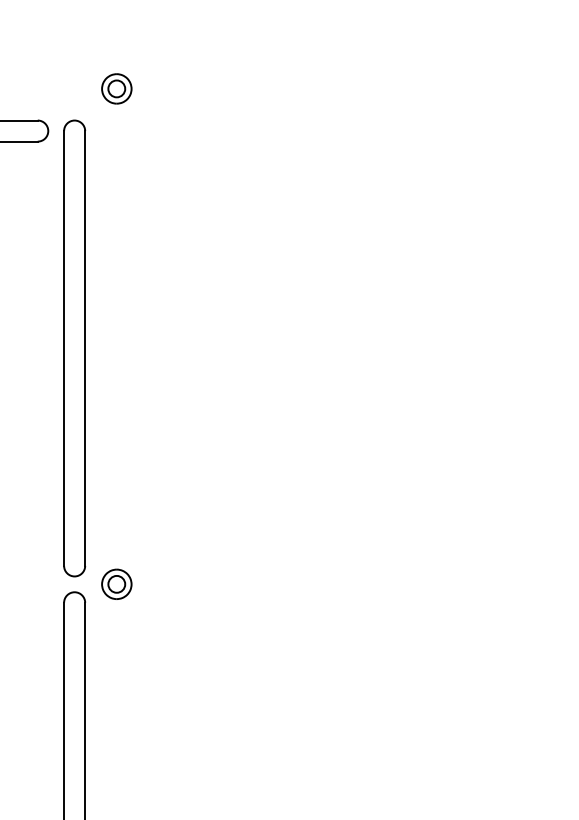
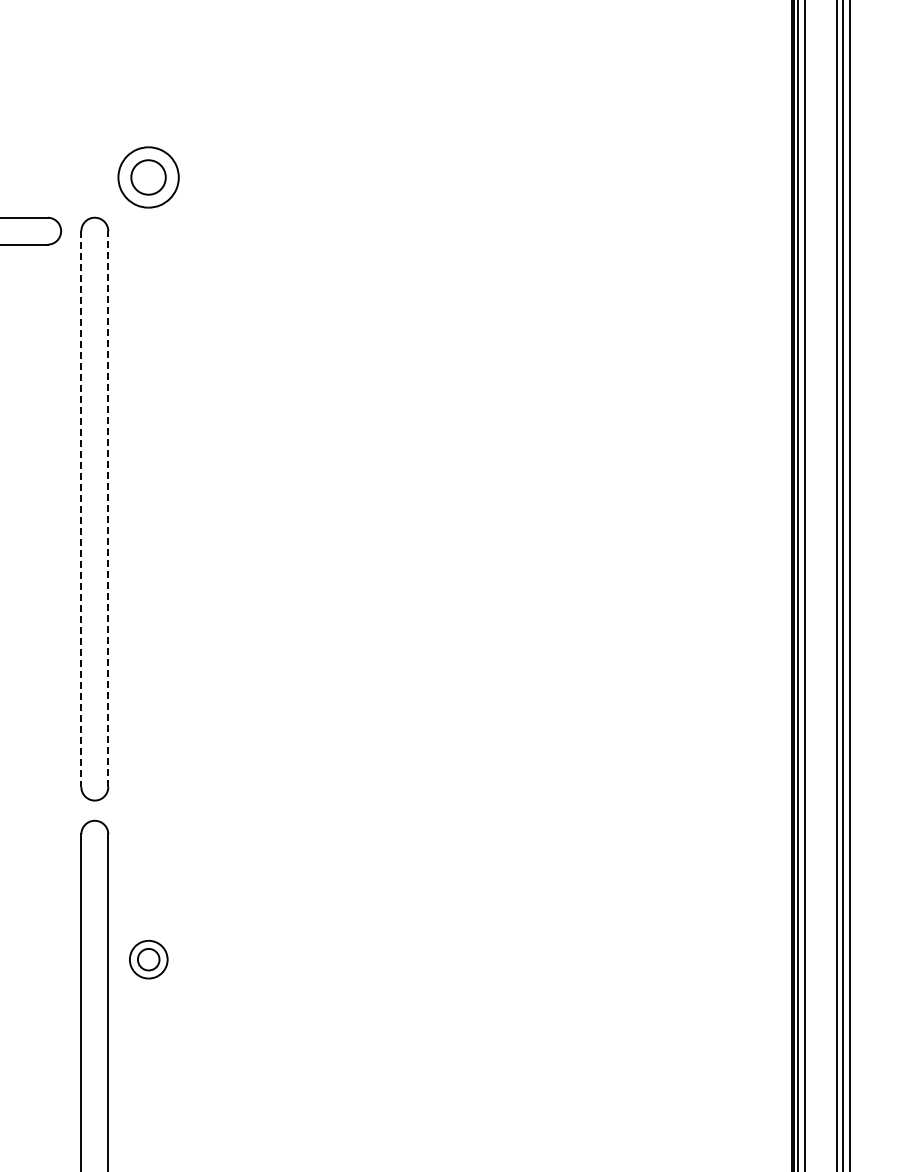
part: (116, 88) -> (148, 176), size x1.6
line: (64, 348) -> (81, 509), solid -> dashed
line: (85, 348) -> (108, 509), solid -> dashed
part: (116, 584) -> (148, 959), moved

